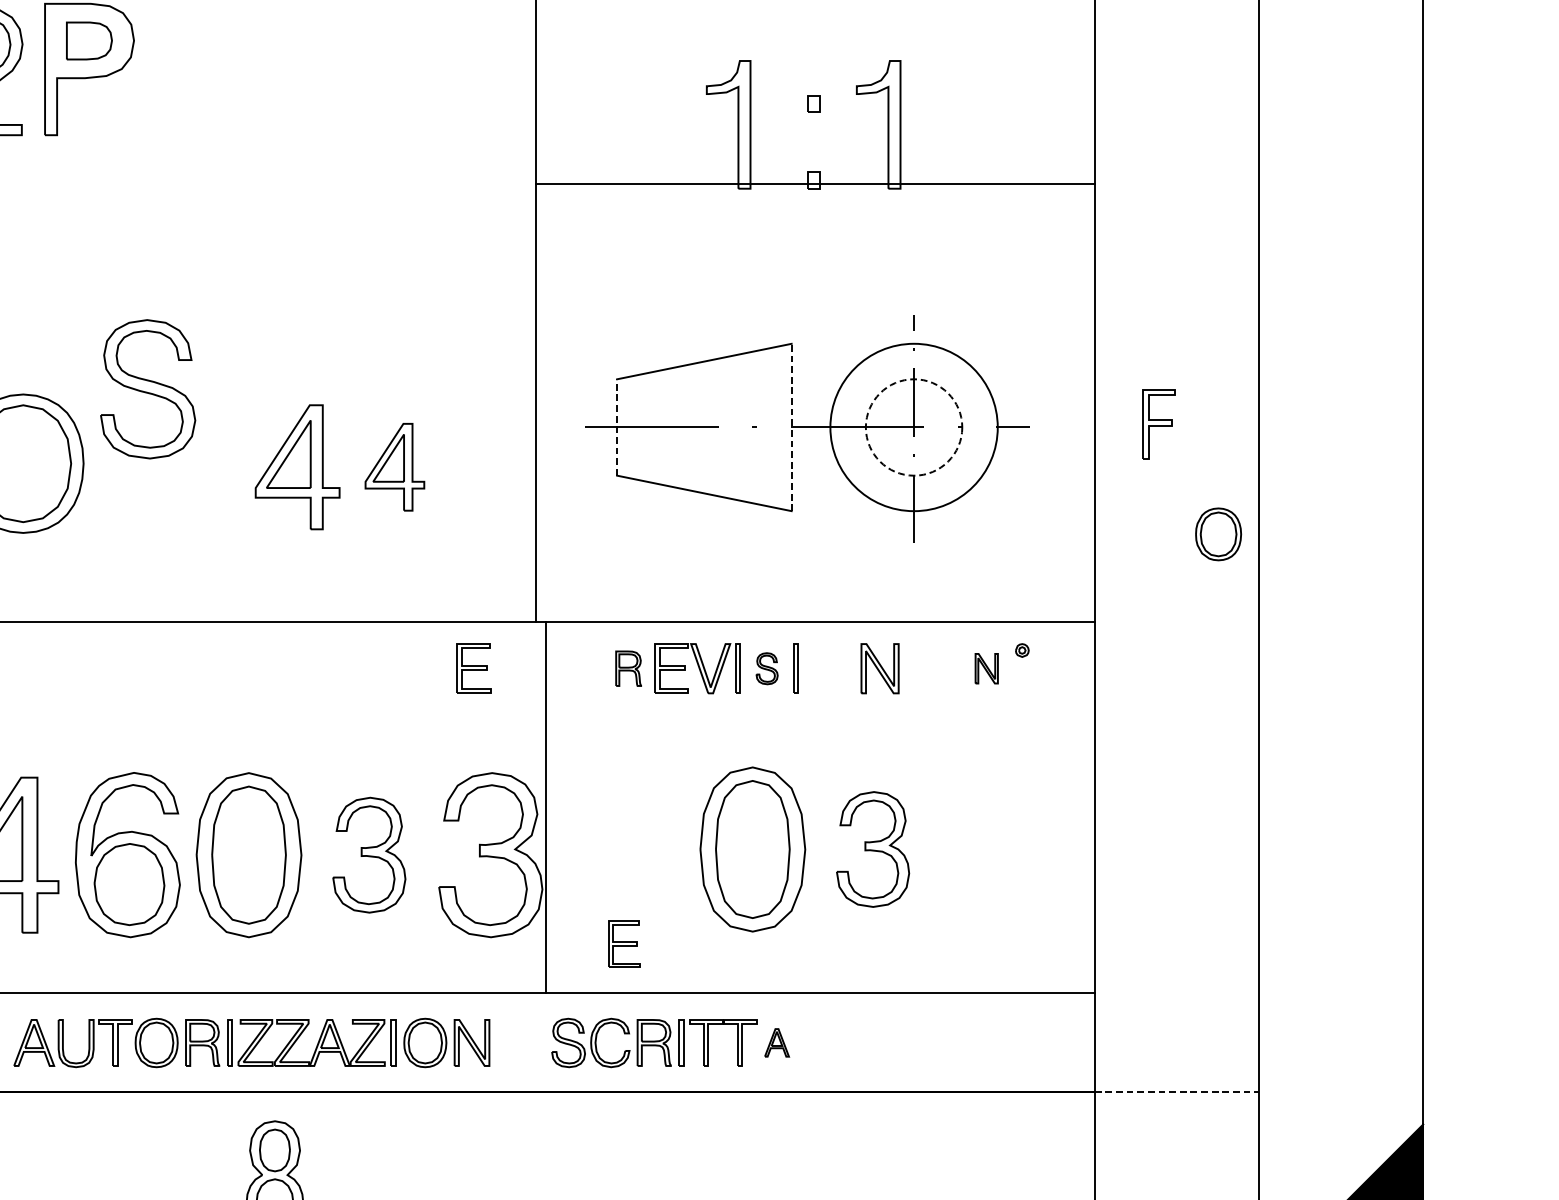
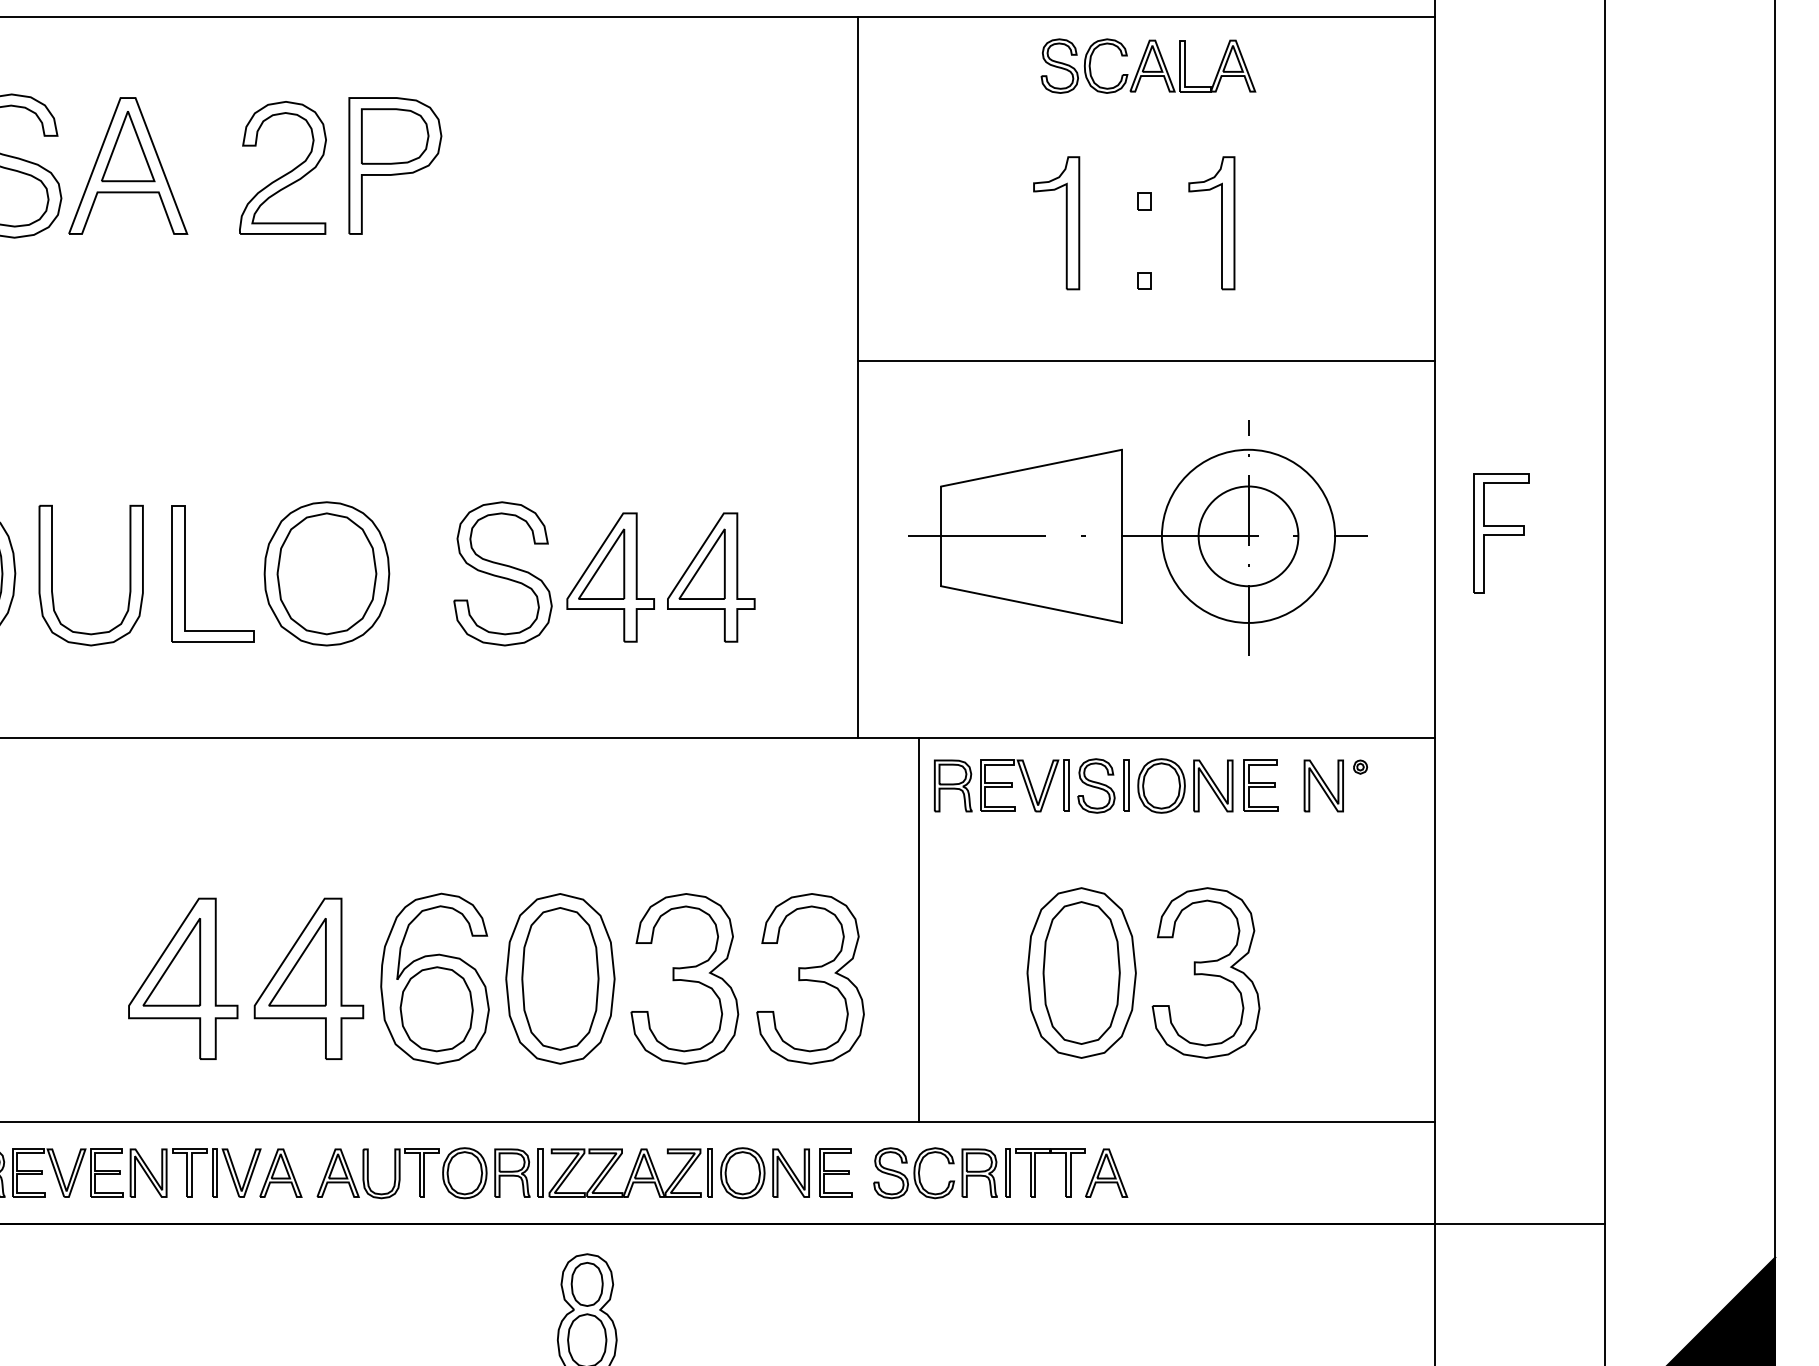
part: (89, 41) -> (395, 136), size x1.43
line: (815, 184) -> (1146, 360), moved
part: (147, 388) -> (502, 573), moved
part: (1158, 424) -> (1501, 533), size x1.67
line: (617, 427) -> (941, 536), dashed -> solid
line: (791, 427) -> (1121, 536), dashed -> solid
circle: (914, 427) -> (1248, 536), dashed -> solid
part: (395, 467) -> (711, 577), size x1.43
part: (1218, 533) -> (1161, 785), moved
part: (473, 668) -> (1260, 785), moved
part: (627, 668) -> (952, 785), size x1.43
part: (767, 668) -> (1096, 785), size x1.67
part: (986, 668) -> (1323, 785), size x1.67
line: (545, 807) -> (918, 929), moved
part: (872, 848) -> (1205, 972), size x1.43
part: (368, 854) -> (684, 978), size x1.43
part: (624, 943) -> (835, 1172), moved
part: (776, 1042) -> (1106, 1172), size x1.67
line: (1176, 1091) -> (1520, 1223), dashed -> solid

